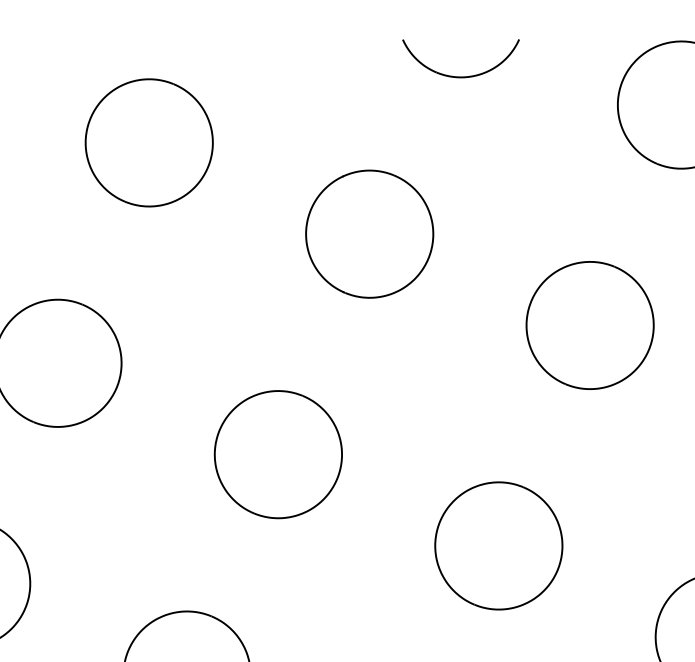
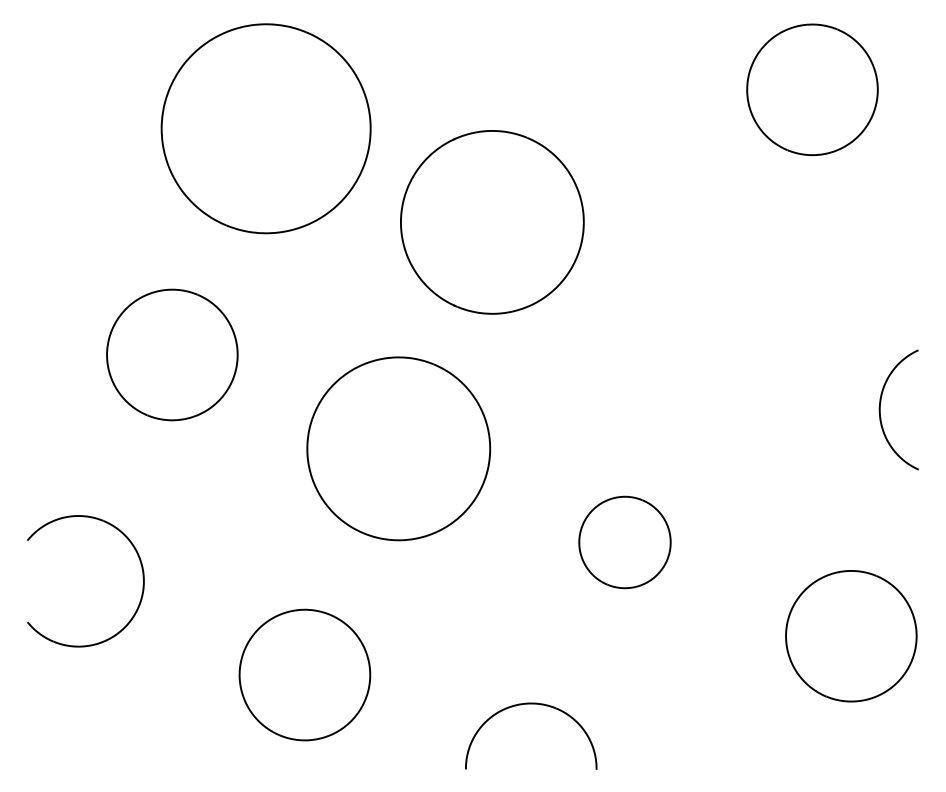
part: (460, 76) -> (585, 60), removed
part: (148, 142) -> (265, 128), size x1.6
part: (369, 234) -> (492, 222), size x1.4
part: (589, 325) -> (718, 316), removed
part: (278, 454) -> (398, 448), size x1.4
part: (498, 545) -> (624, 542), size x0.7

